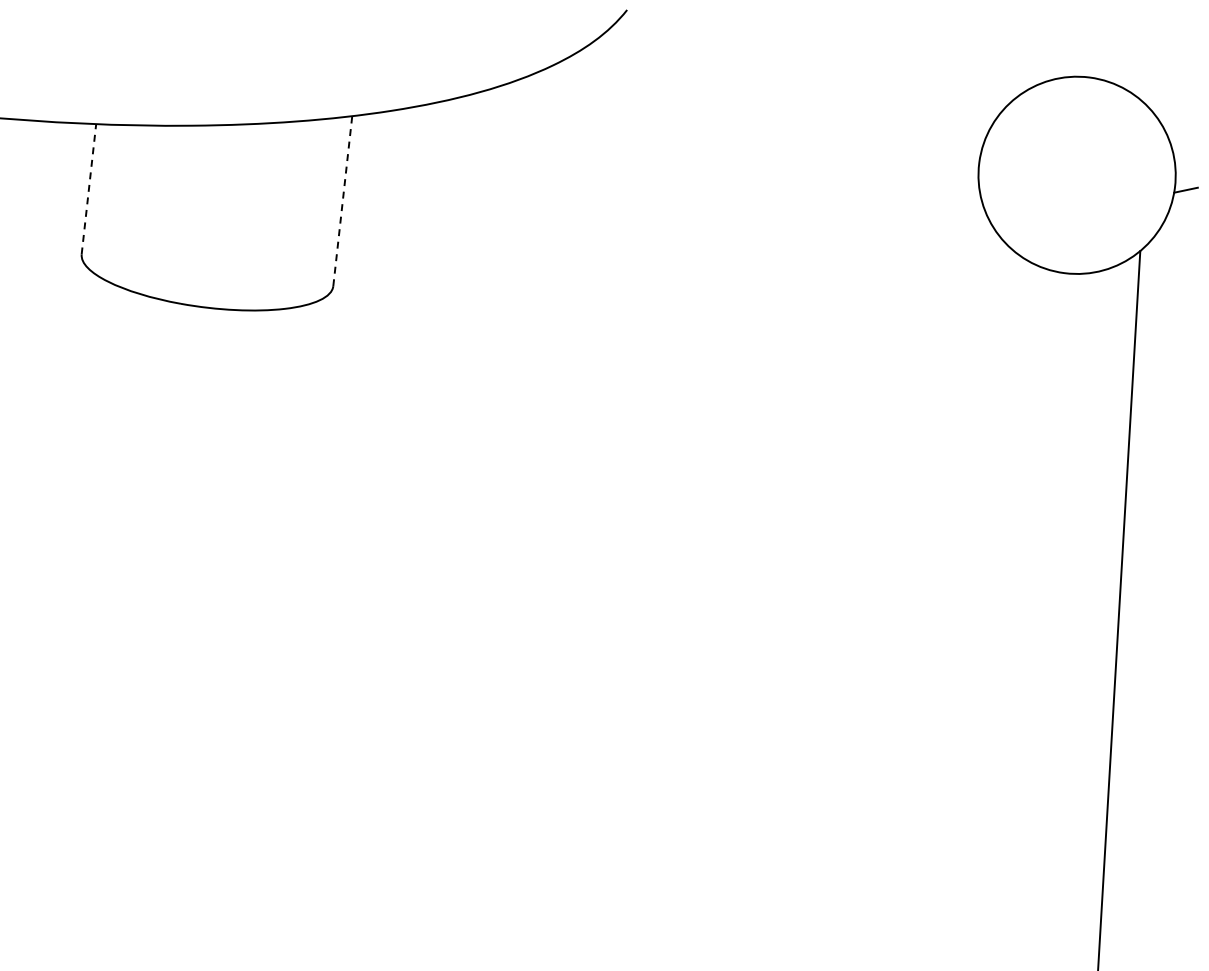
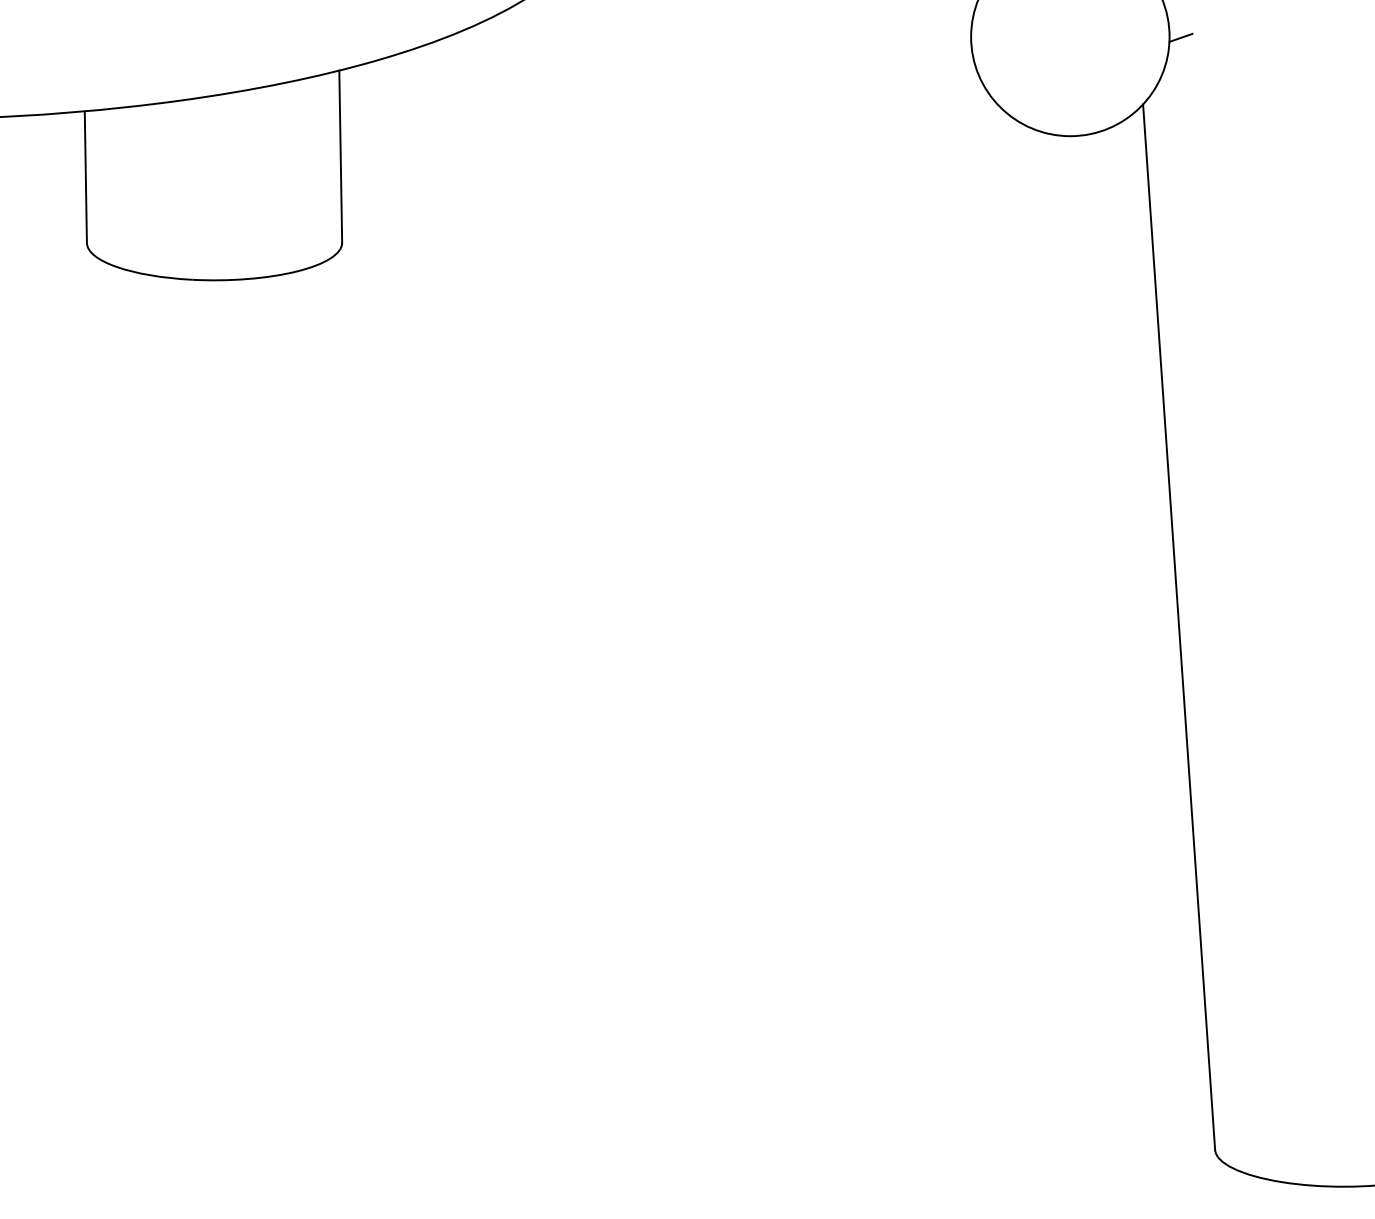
line: (88, 189) -> (85, 177), dashed -> solid
line: (342, 201) -> (340, 156), dashed -> solid

